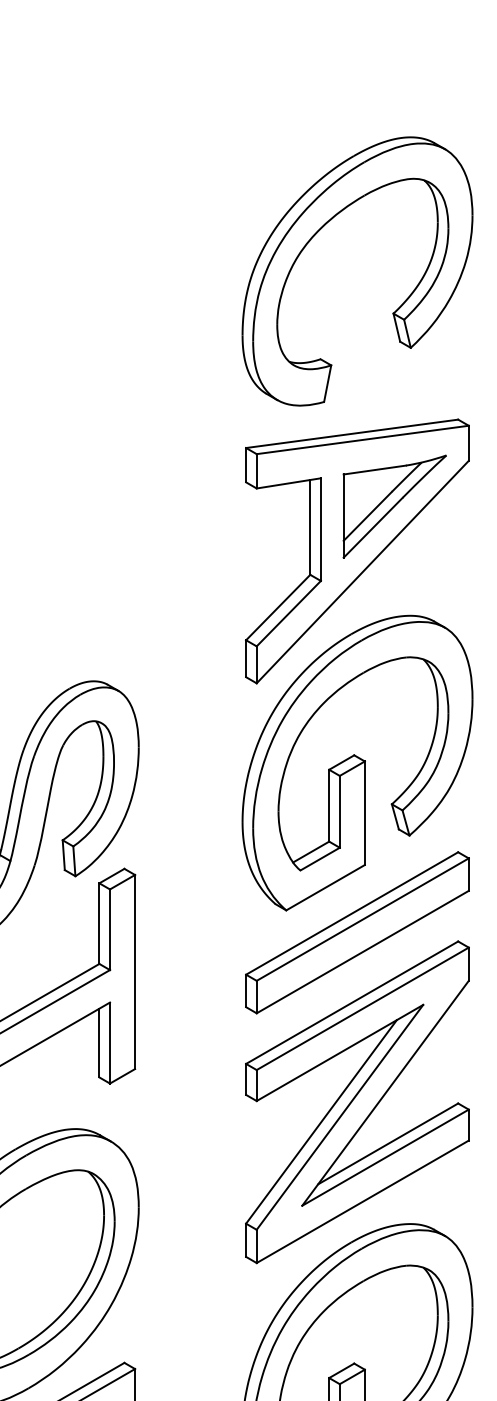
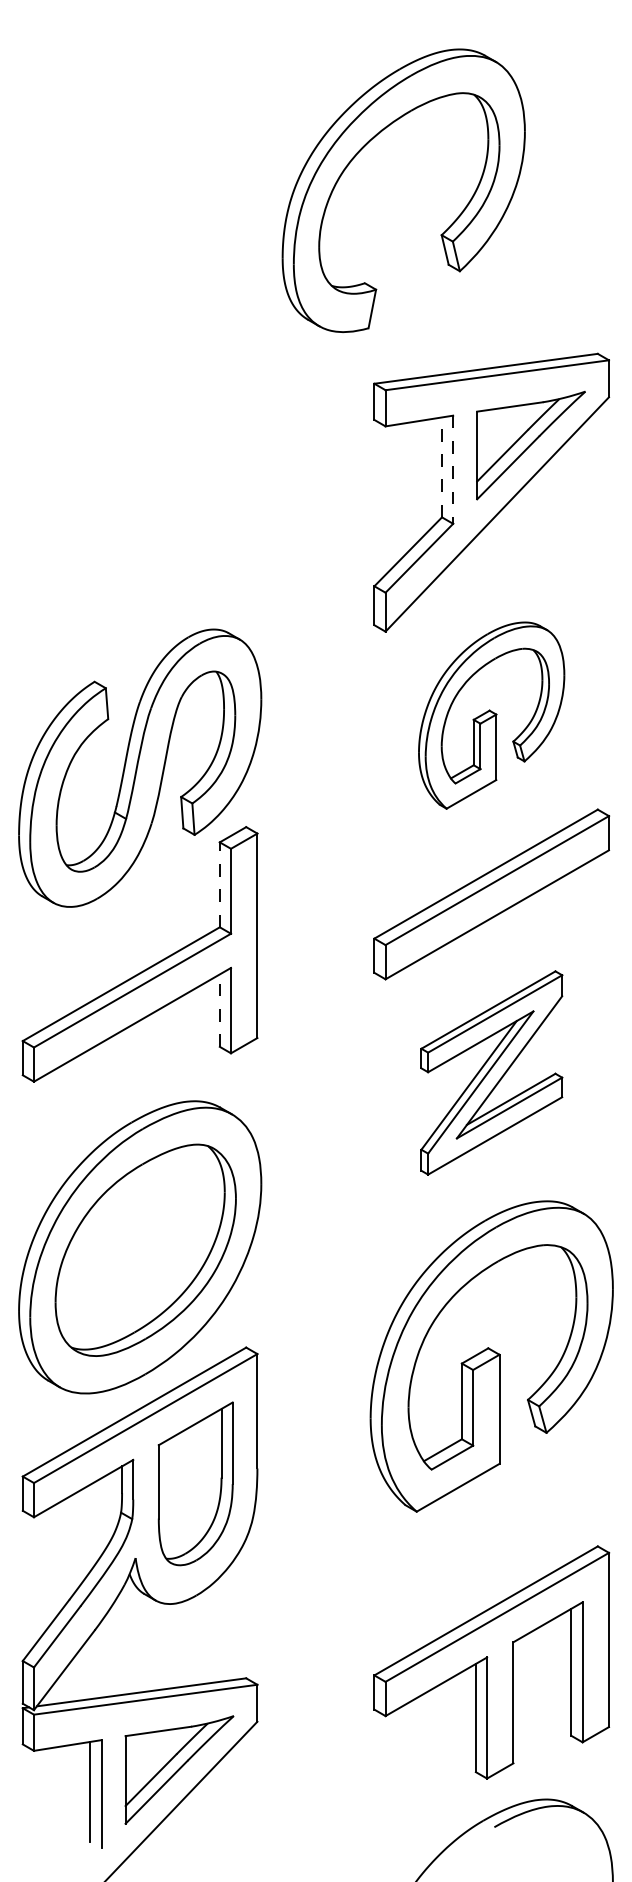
part: (392, 312) -> (440, 234), moved
line: (310, 527) -> (442, 467), solid -> dashed
line: (321, 530) -> (453, 470), solid -> dashed
part: (357, 762) -> (491, 715), size x0.6
line: (99, 923) -> (219, 884), solid -> dashed
line: (99, 1042) -> (219, 1010), solid -> dashed
part: (357, 1101) -> (491, 1072), size x0.6

